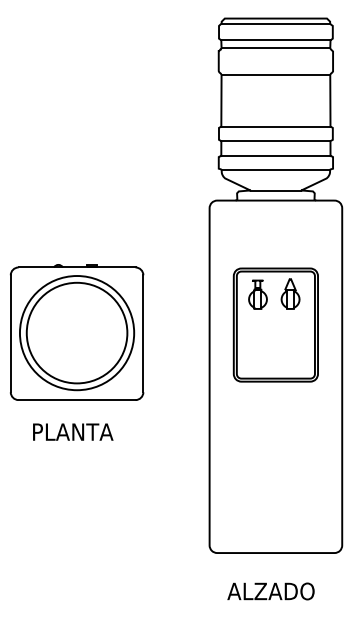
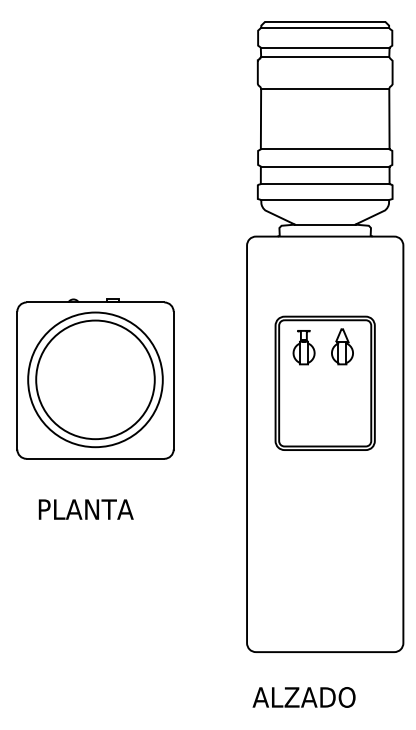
part: (76, 332) -> (94, 379), moved
text: (270, 591) -> (303, 697), moved

